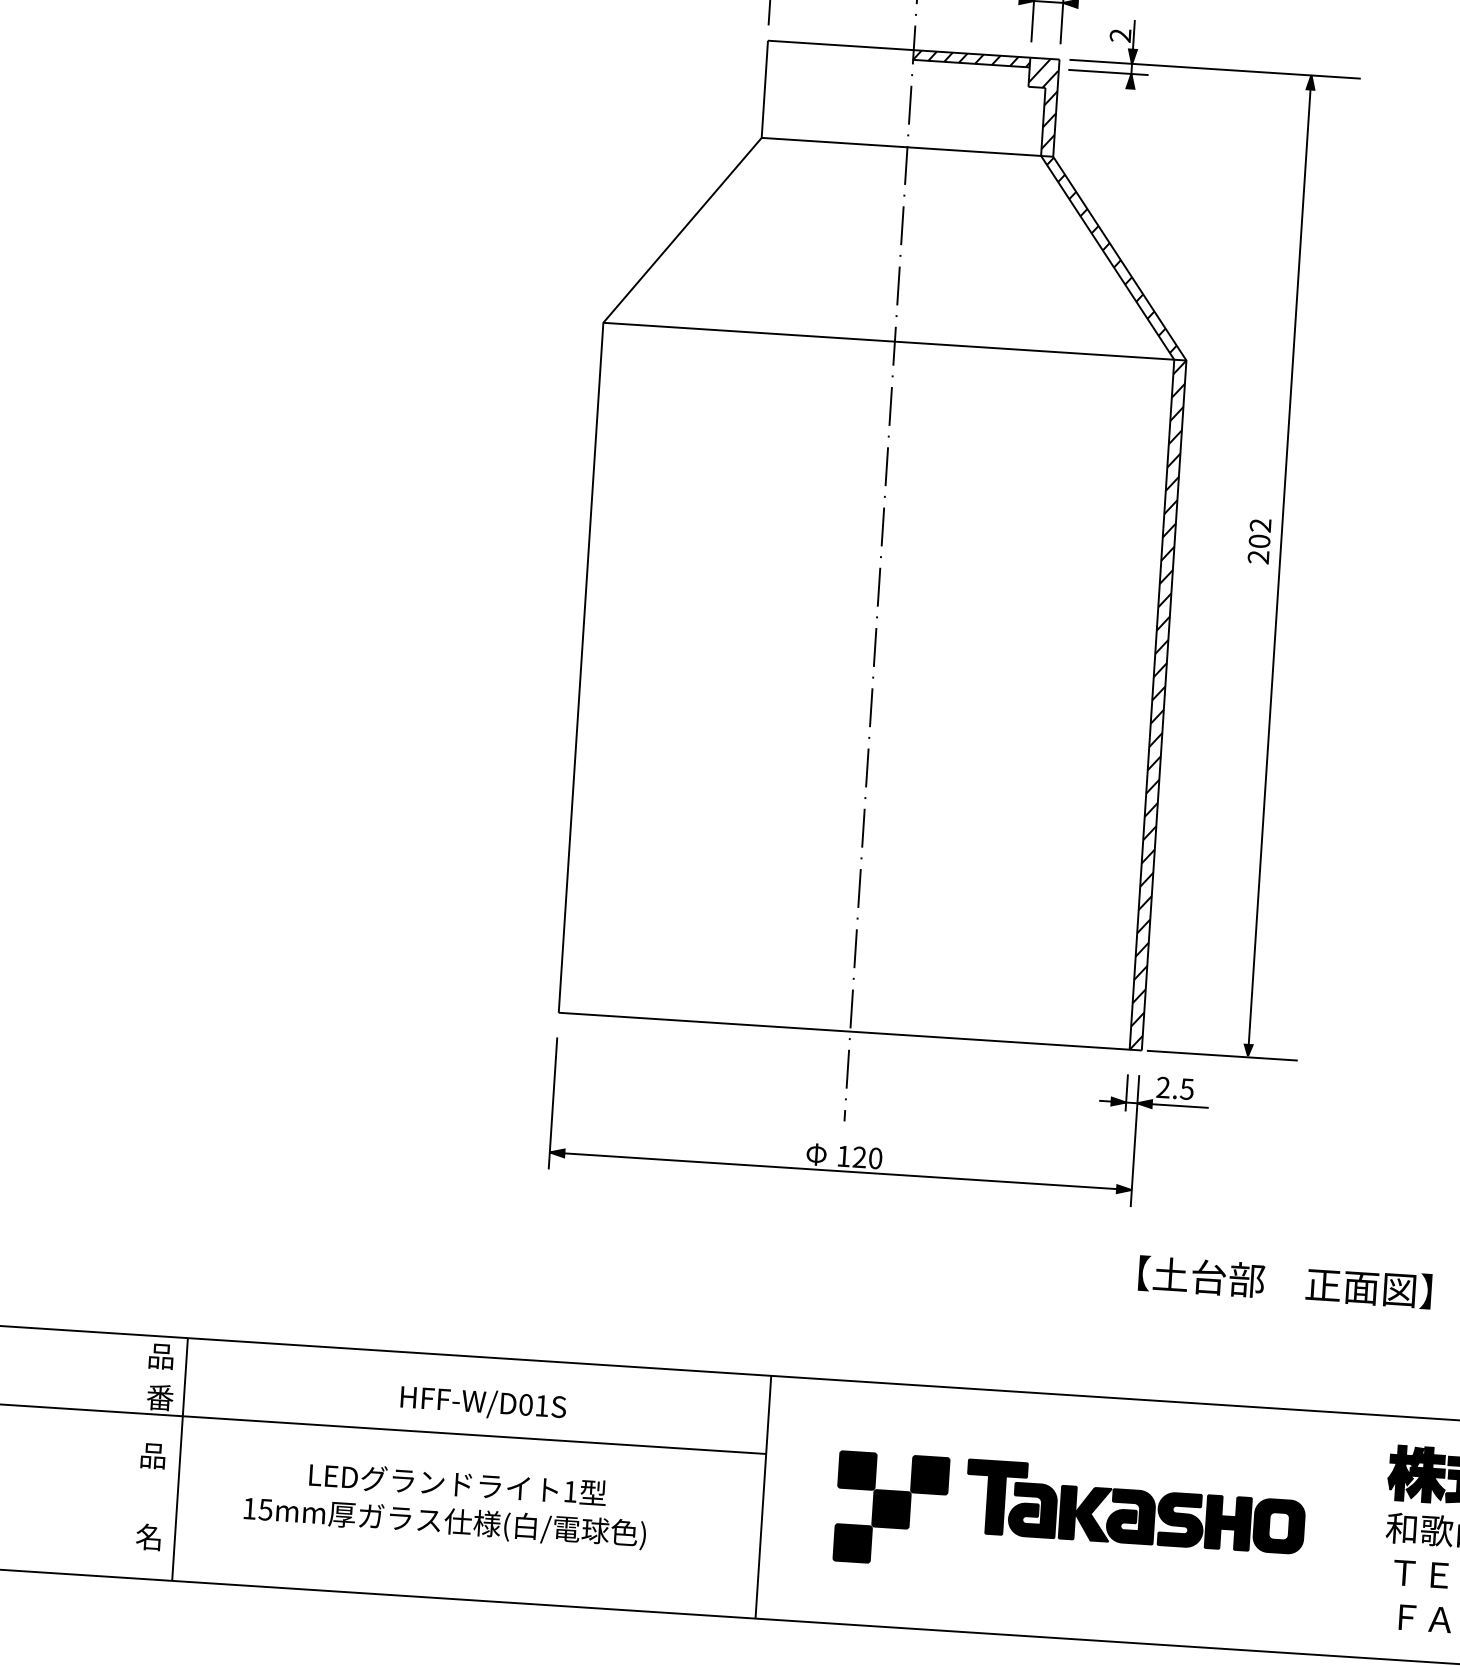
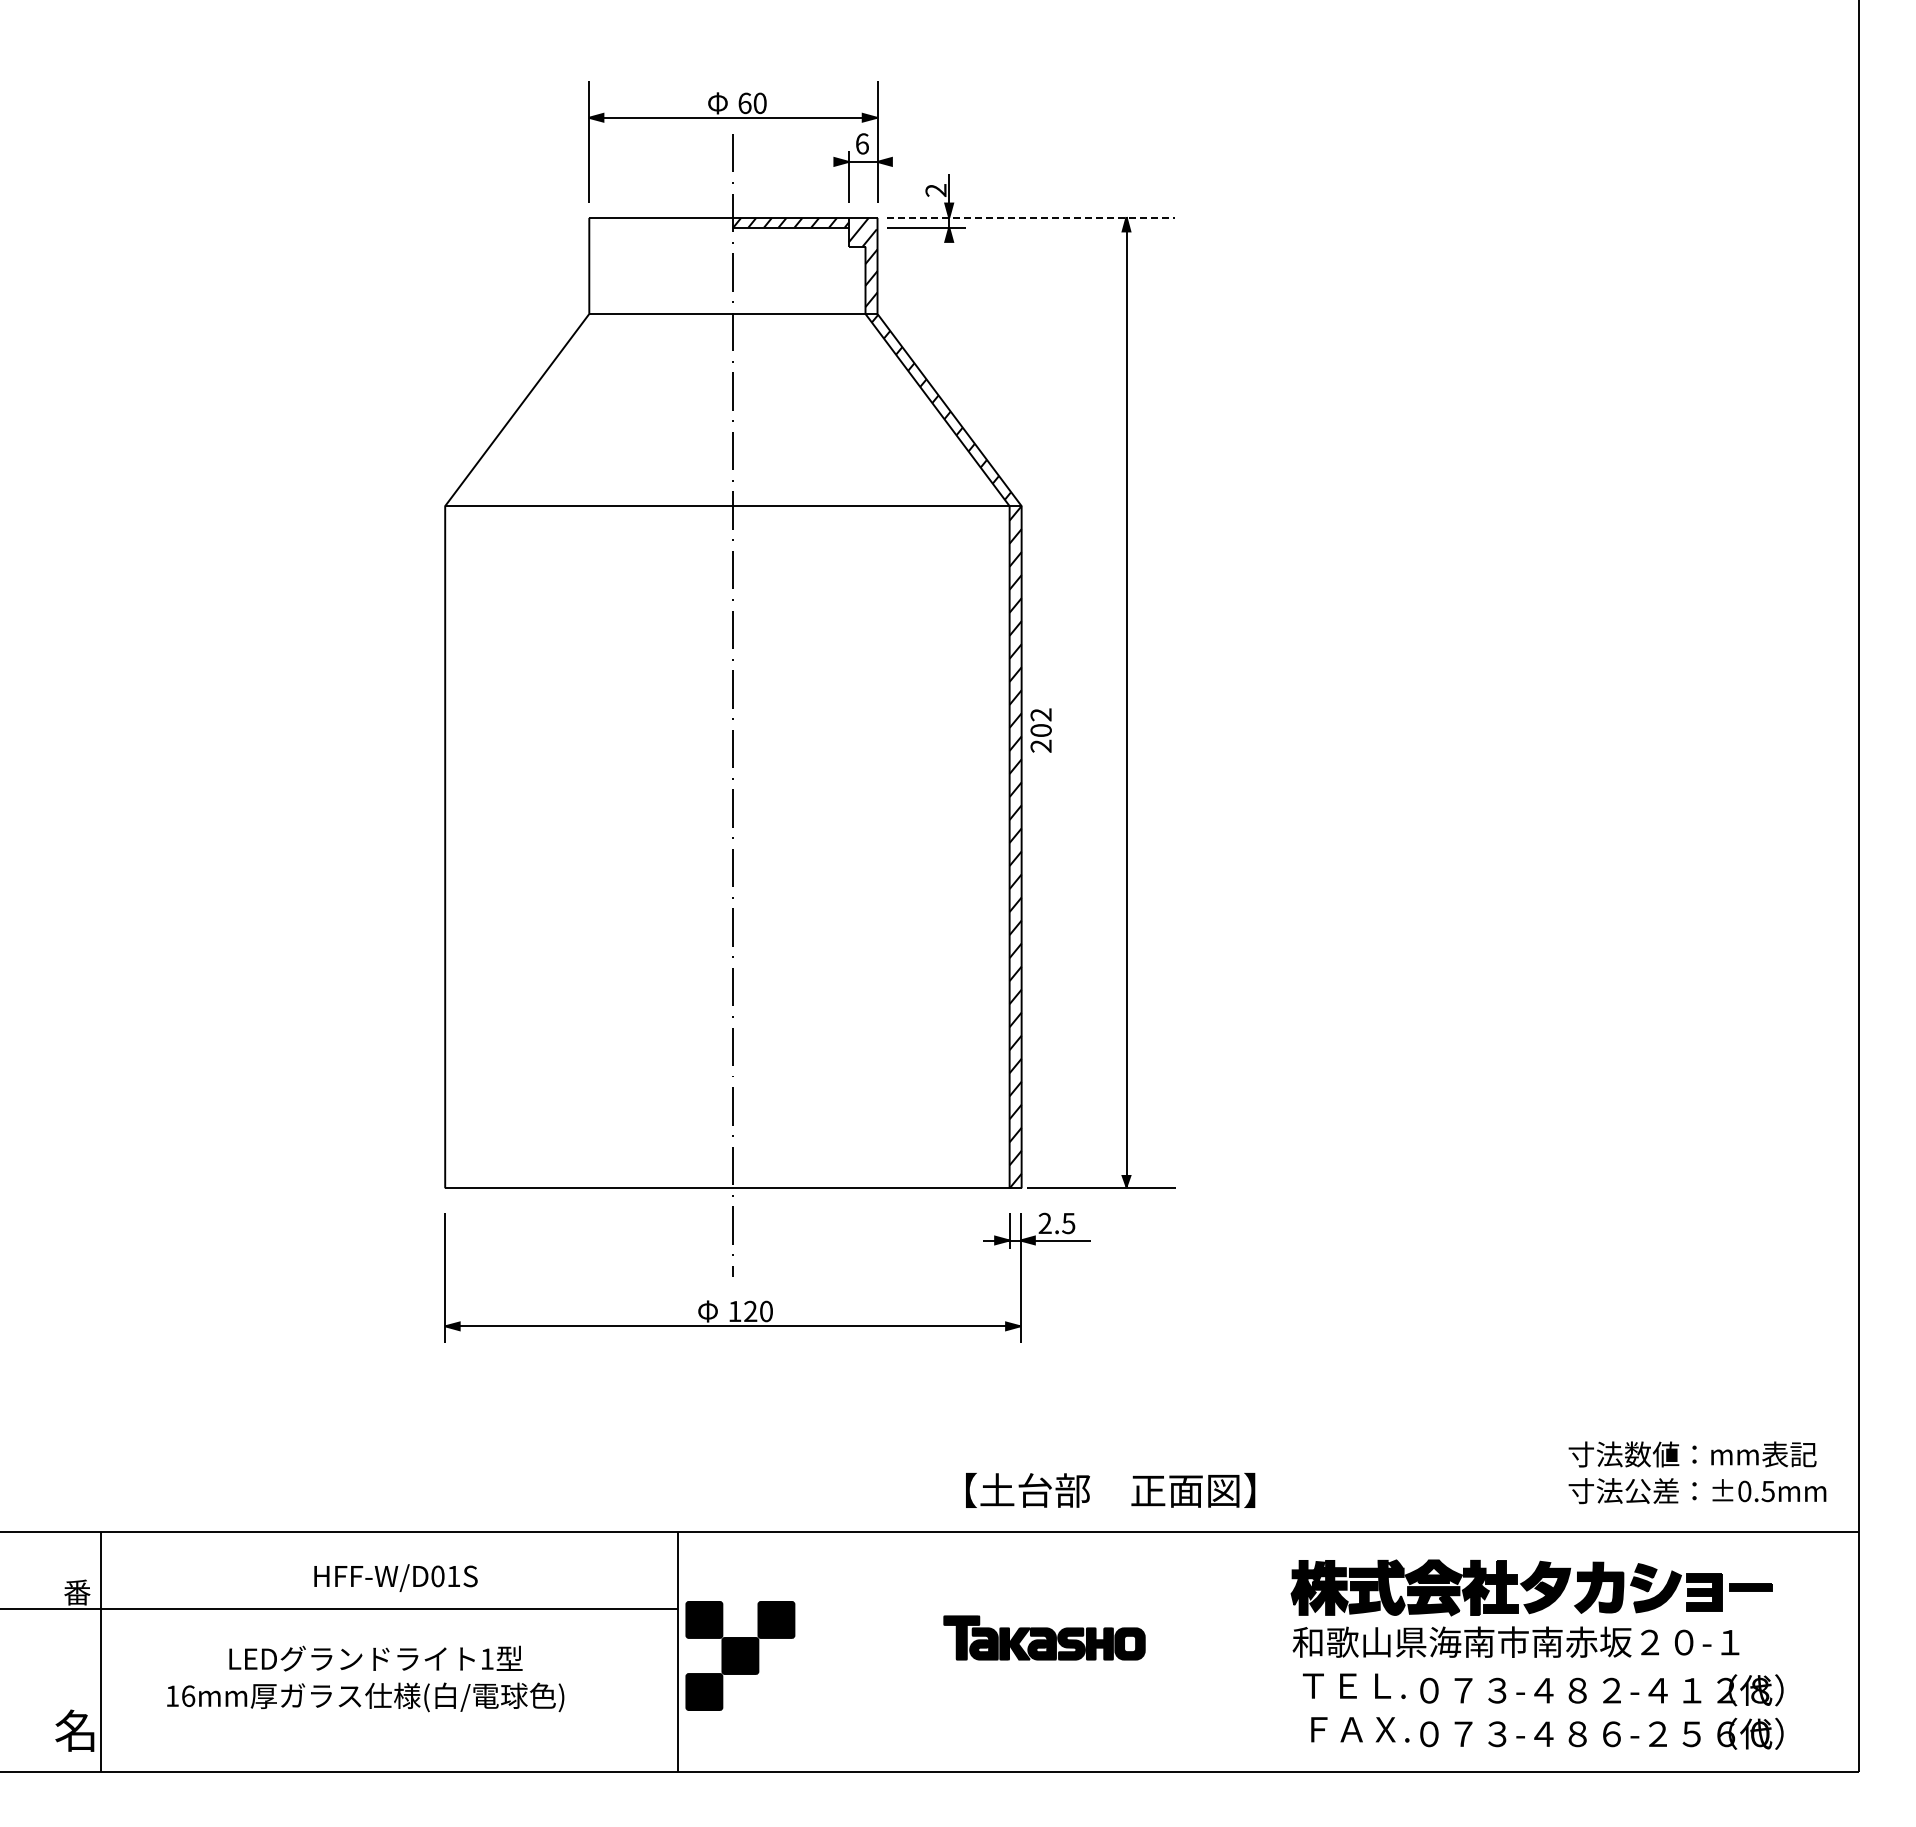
line: (1215, 69) -> (1031, 217), solid -> dashed
text: (1258, 541) -> (1040, 730), moved
text: (1285, 1282) -> (1110, 1490), moved
part: (160, 1357) -> (75, 1552), removed
part: (152, 1456) -> (73, 1650), removed
part: (1135, 1506) -> (1044, 1637), size x0.6
part: (891, 1508) -> (740, 1655), moved
text: (265, 1510) -> (188, 1696), 15mm -> 16mm
part: (148, 1536) -> (74, 1730), size x1.6

